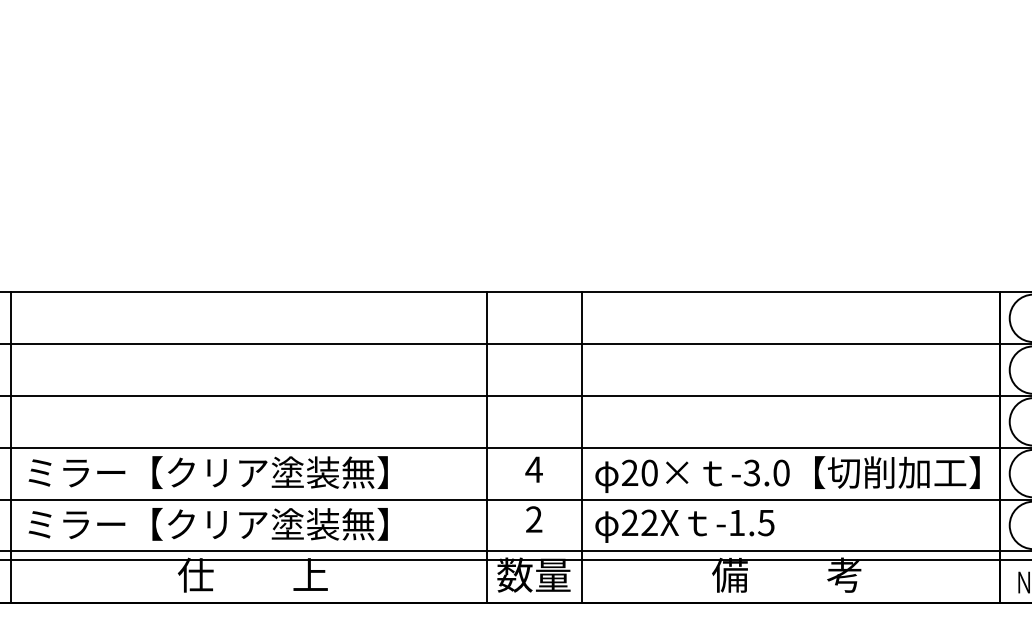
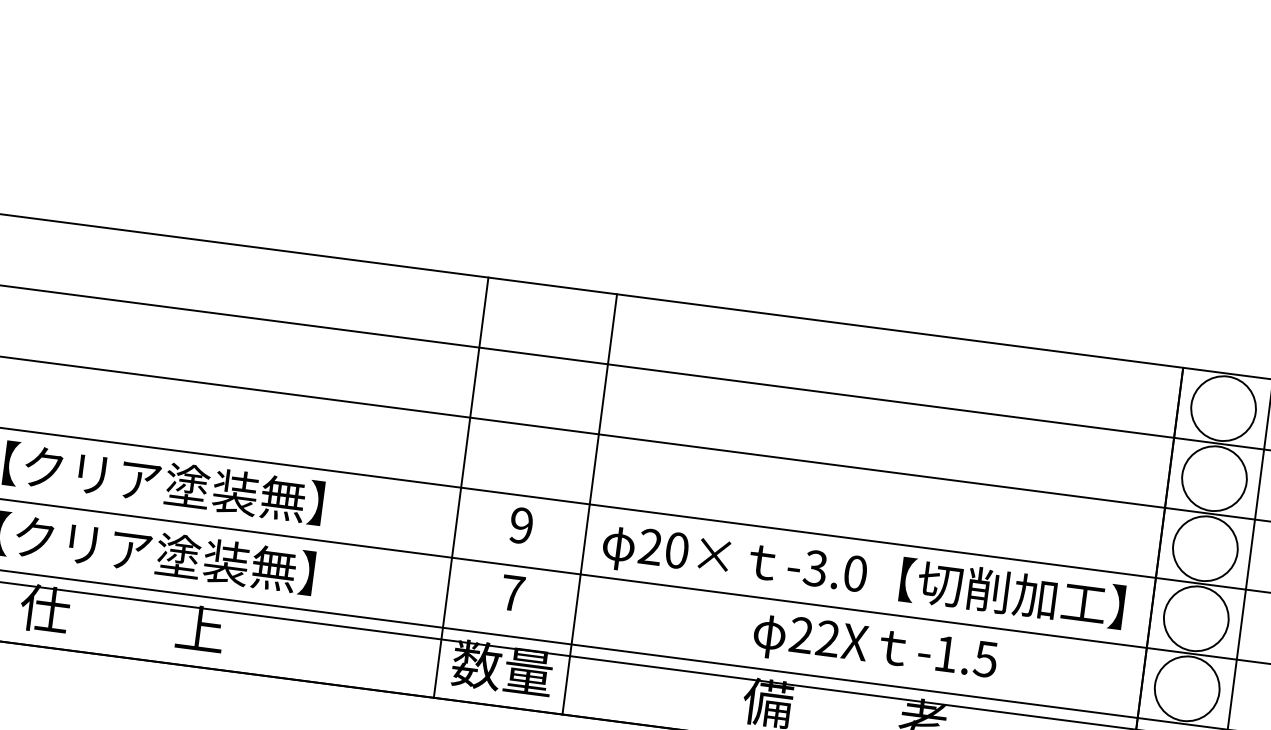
text: (533, 469) -> (520, 525), 4 -> 9
text: (534, 519) -> (513, 593), 2 -> 7
text: (684, 525) -> (874, 648), moved

